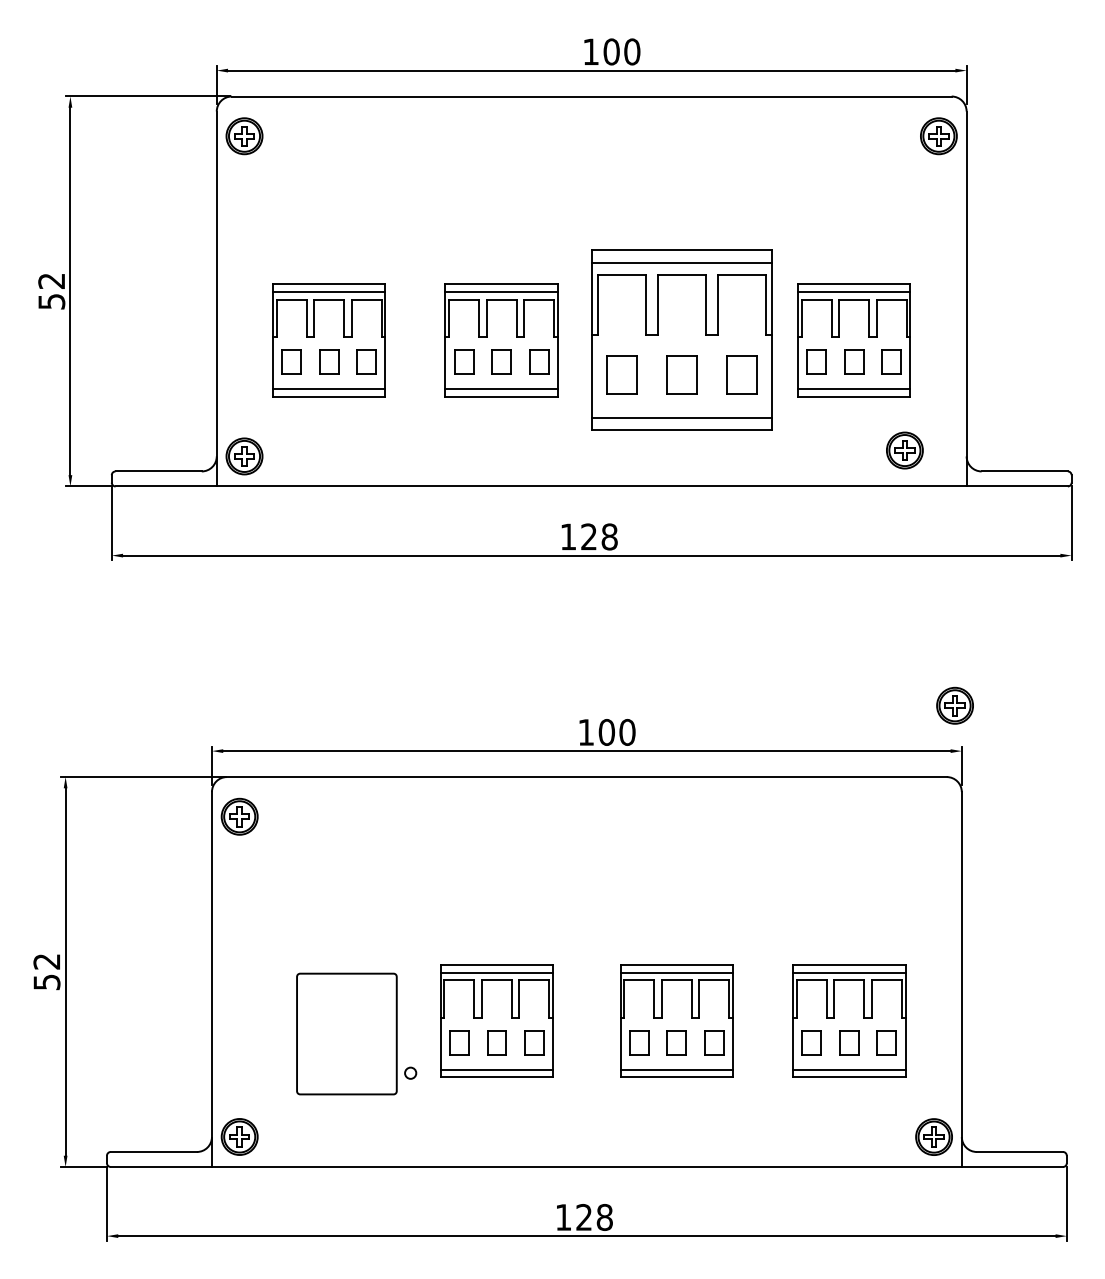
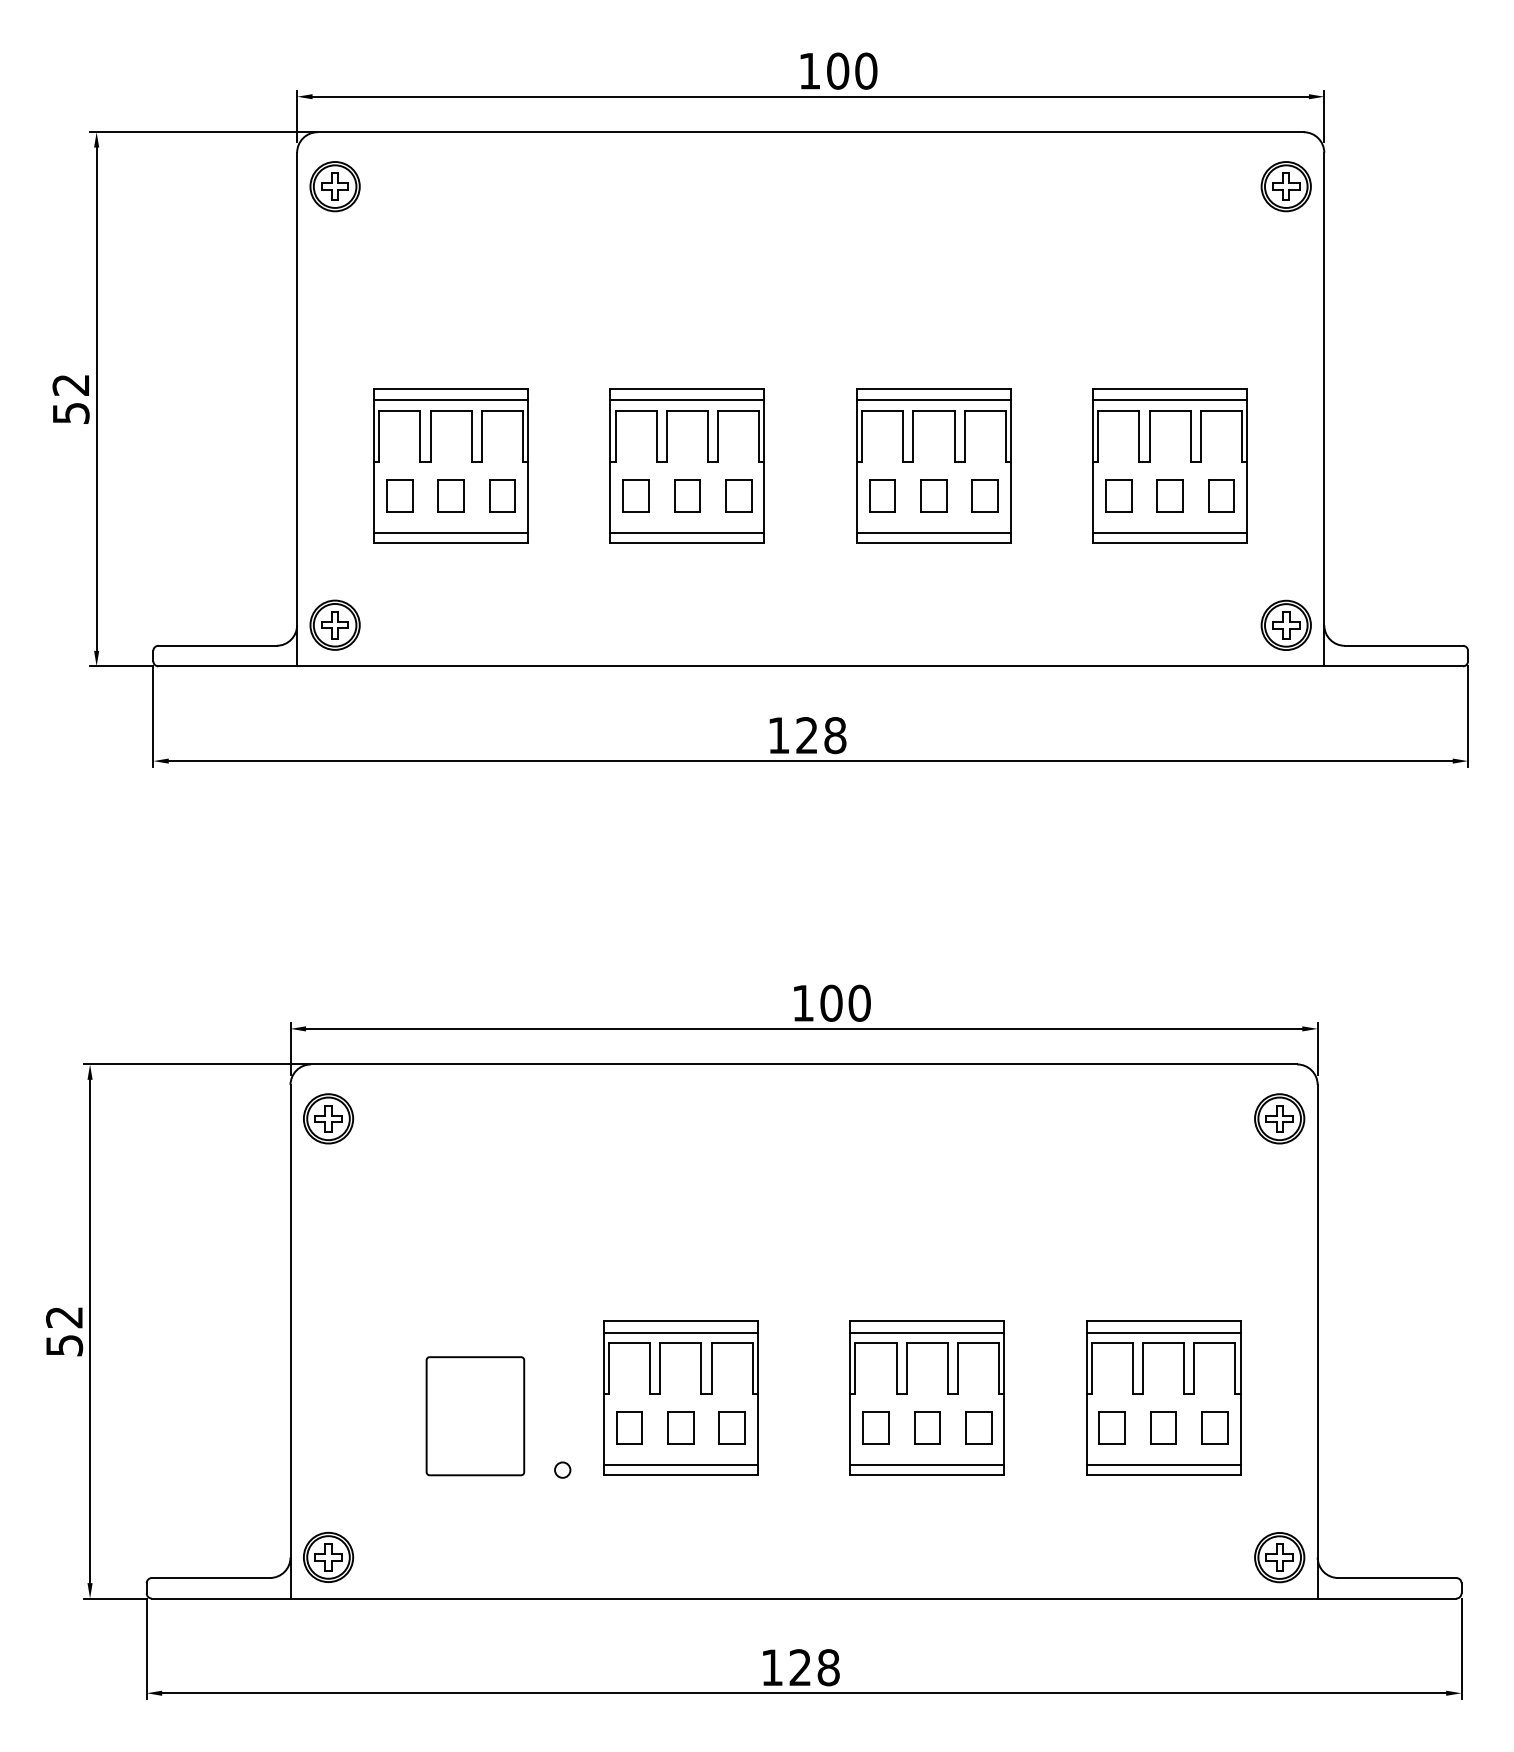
part: (681, 340) -> (933, 466), size x0.62
part: (904, 450) -> (1285, 625), moved
part: (954, 705) -> (1278, 1118), moved
part: (346, 1033) -> (474, 1415), size x0.71

